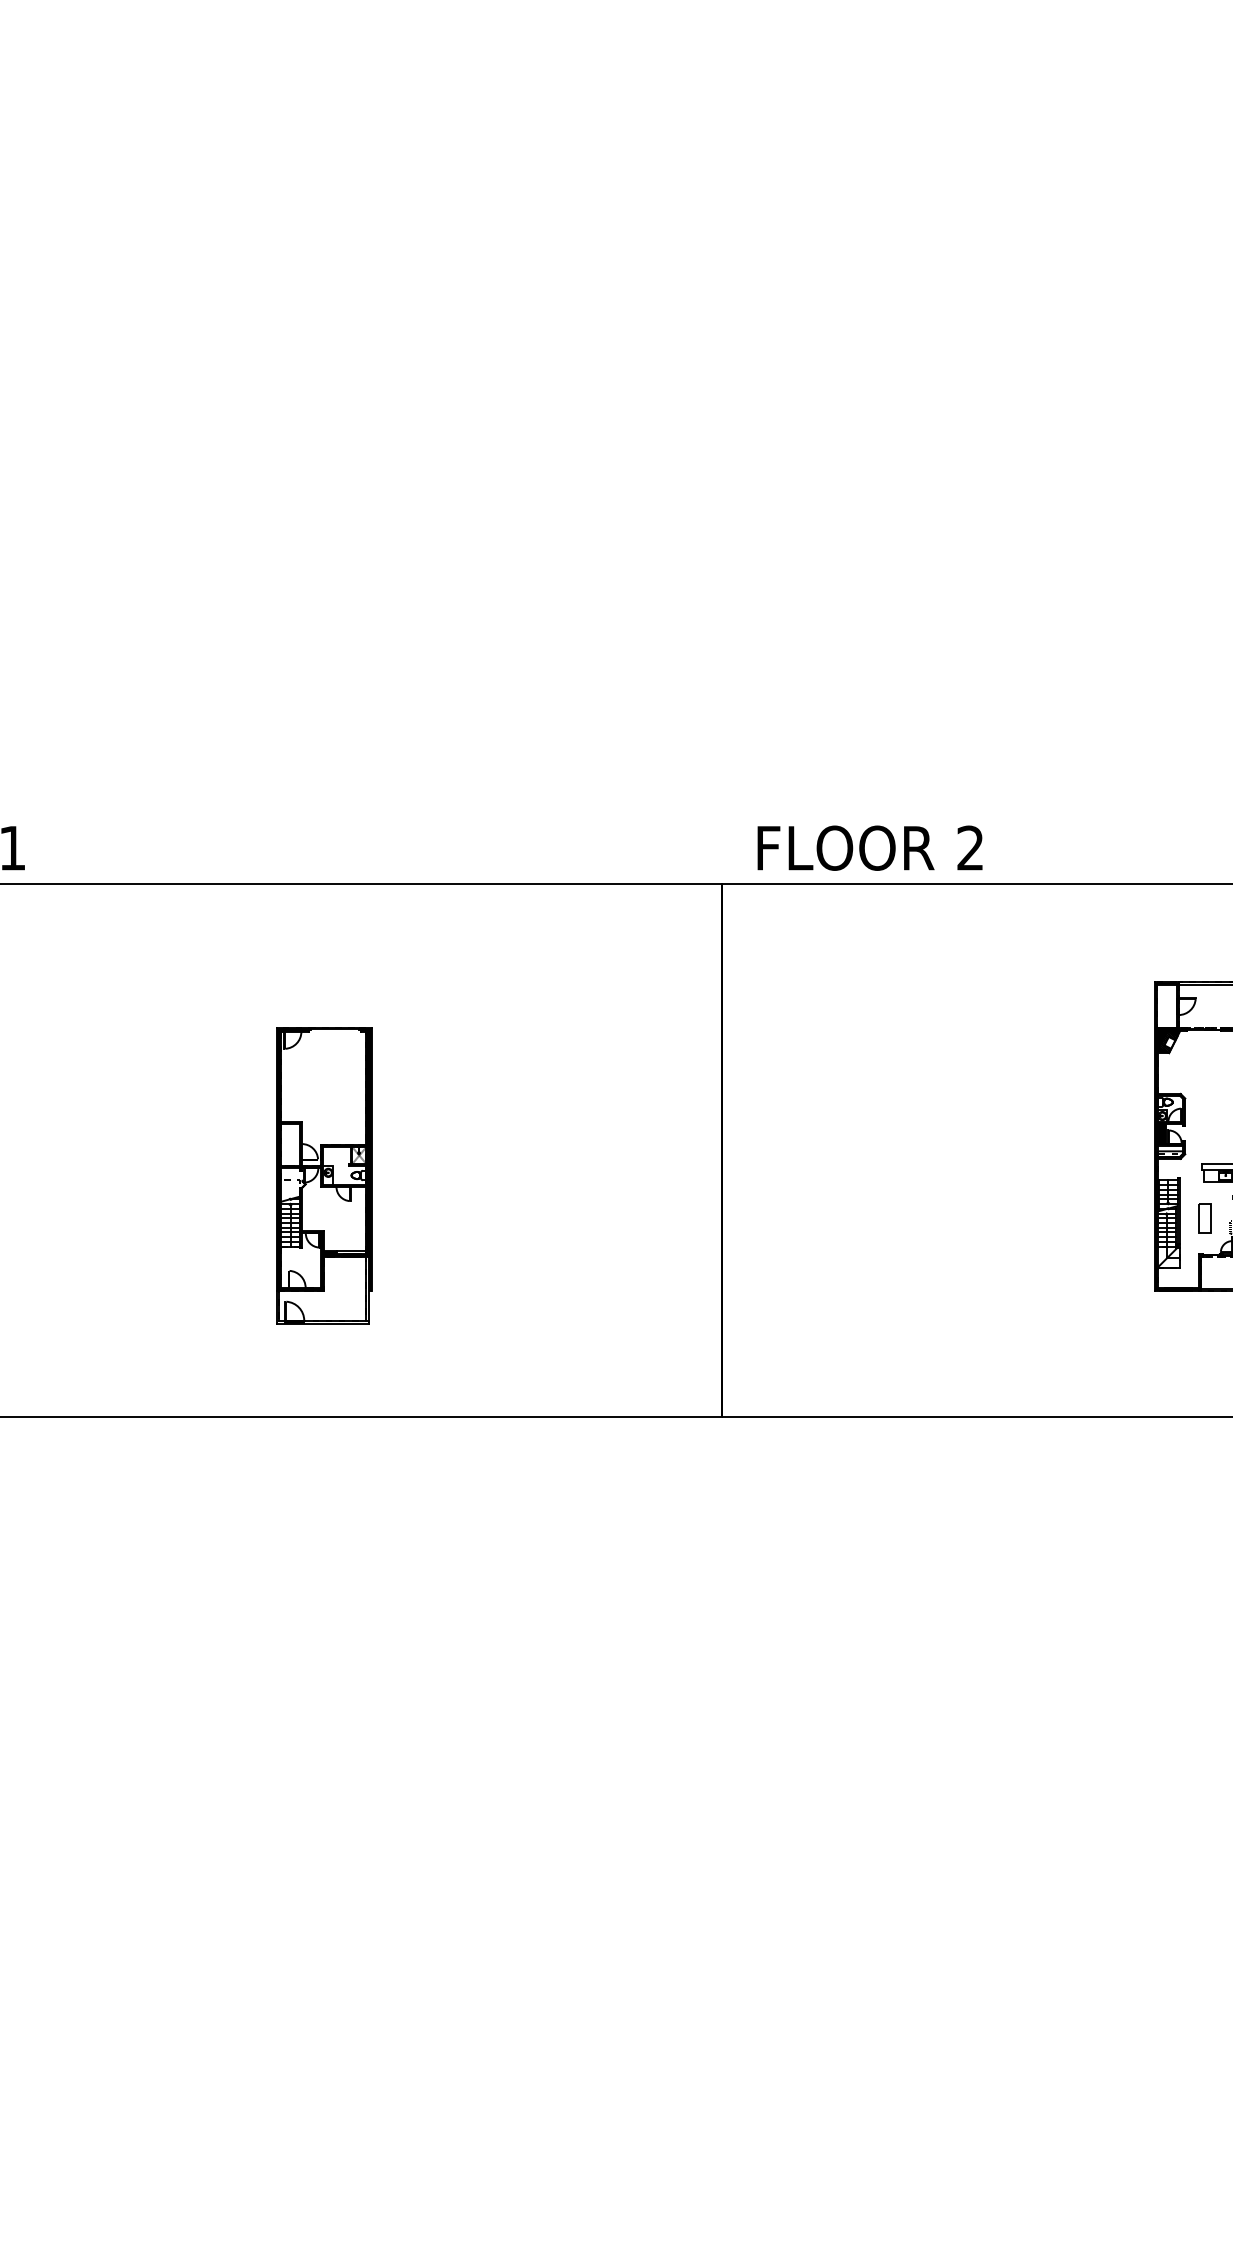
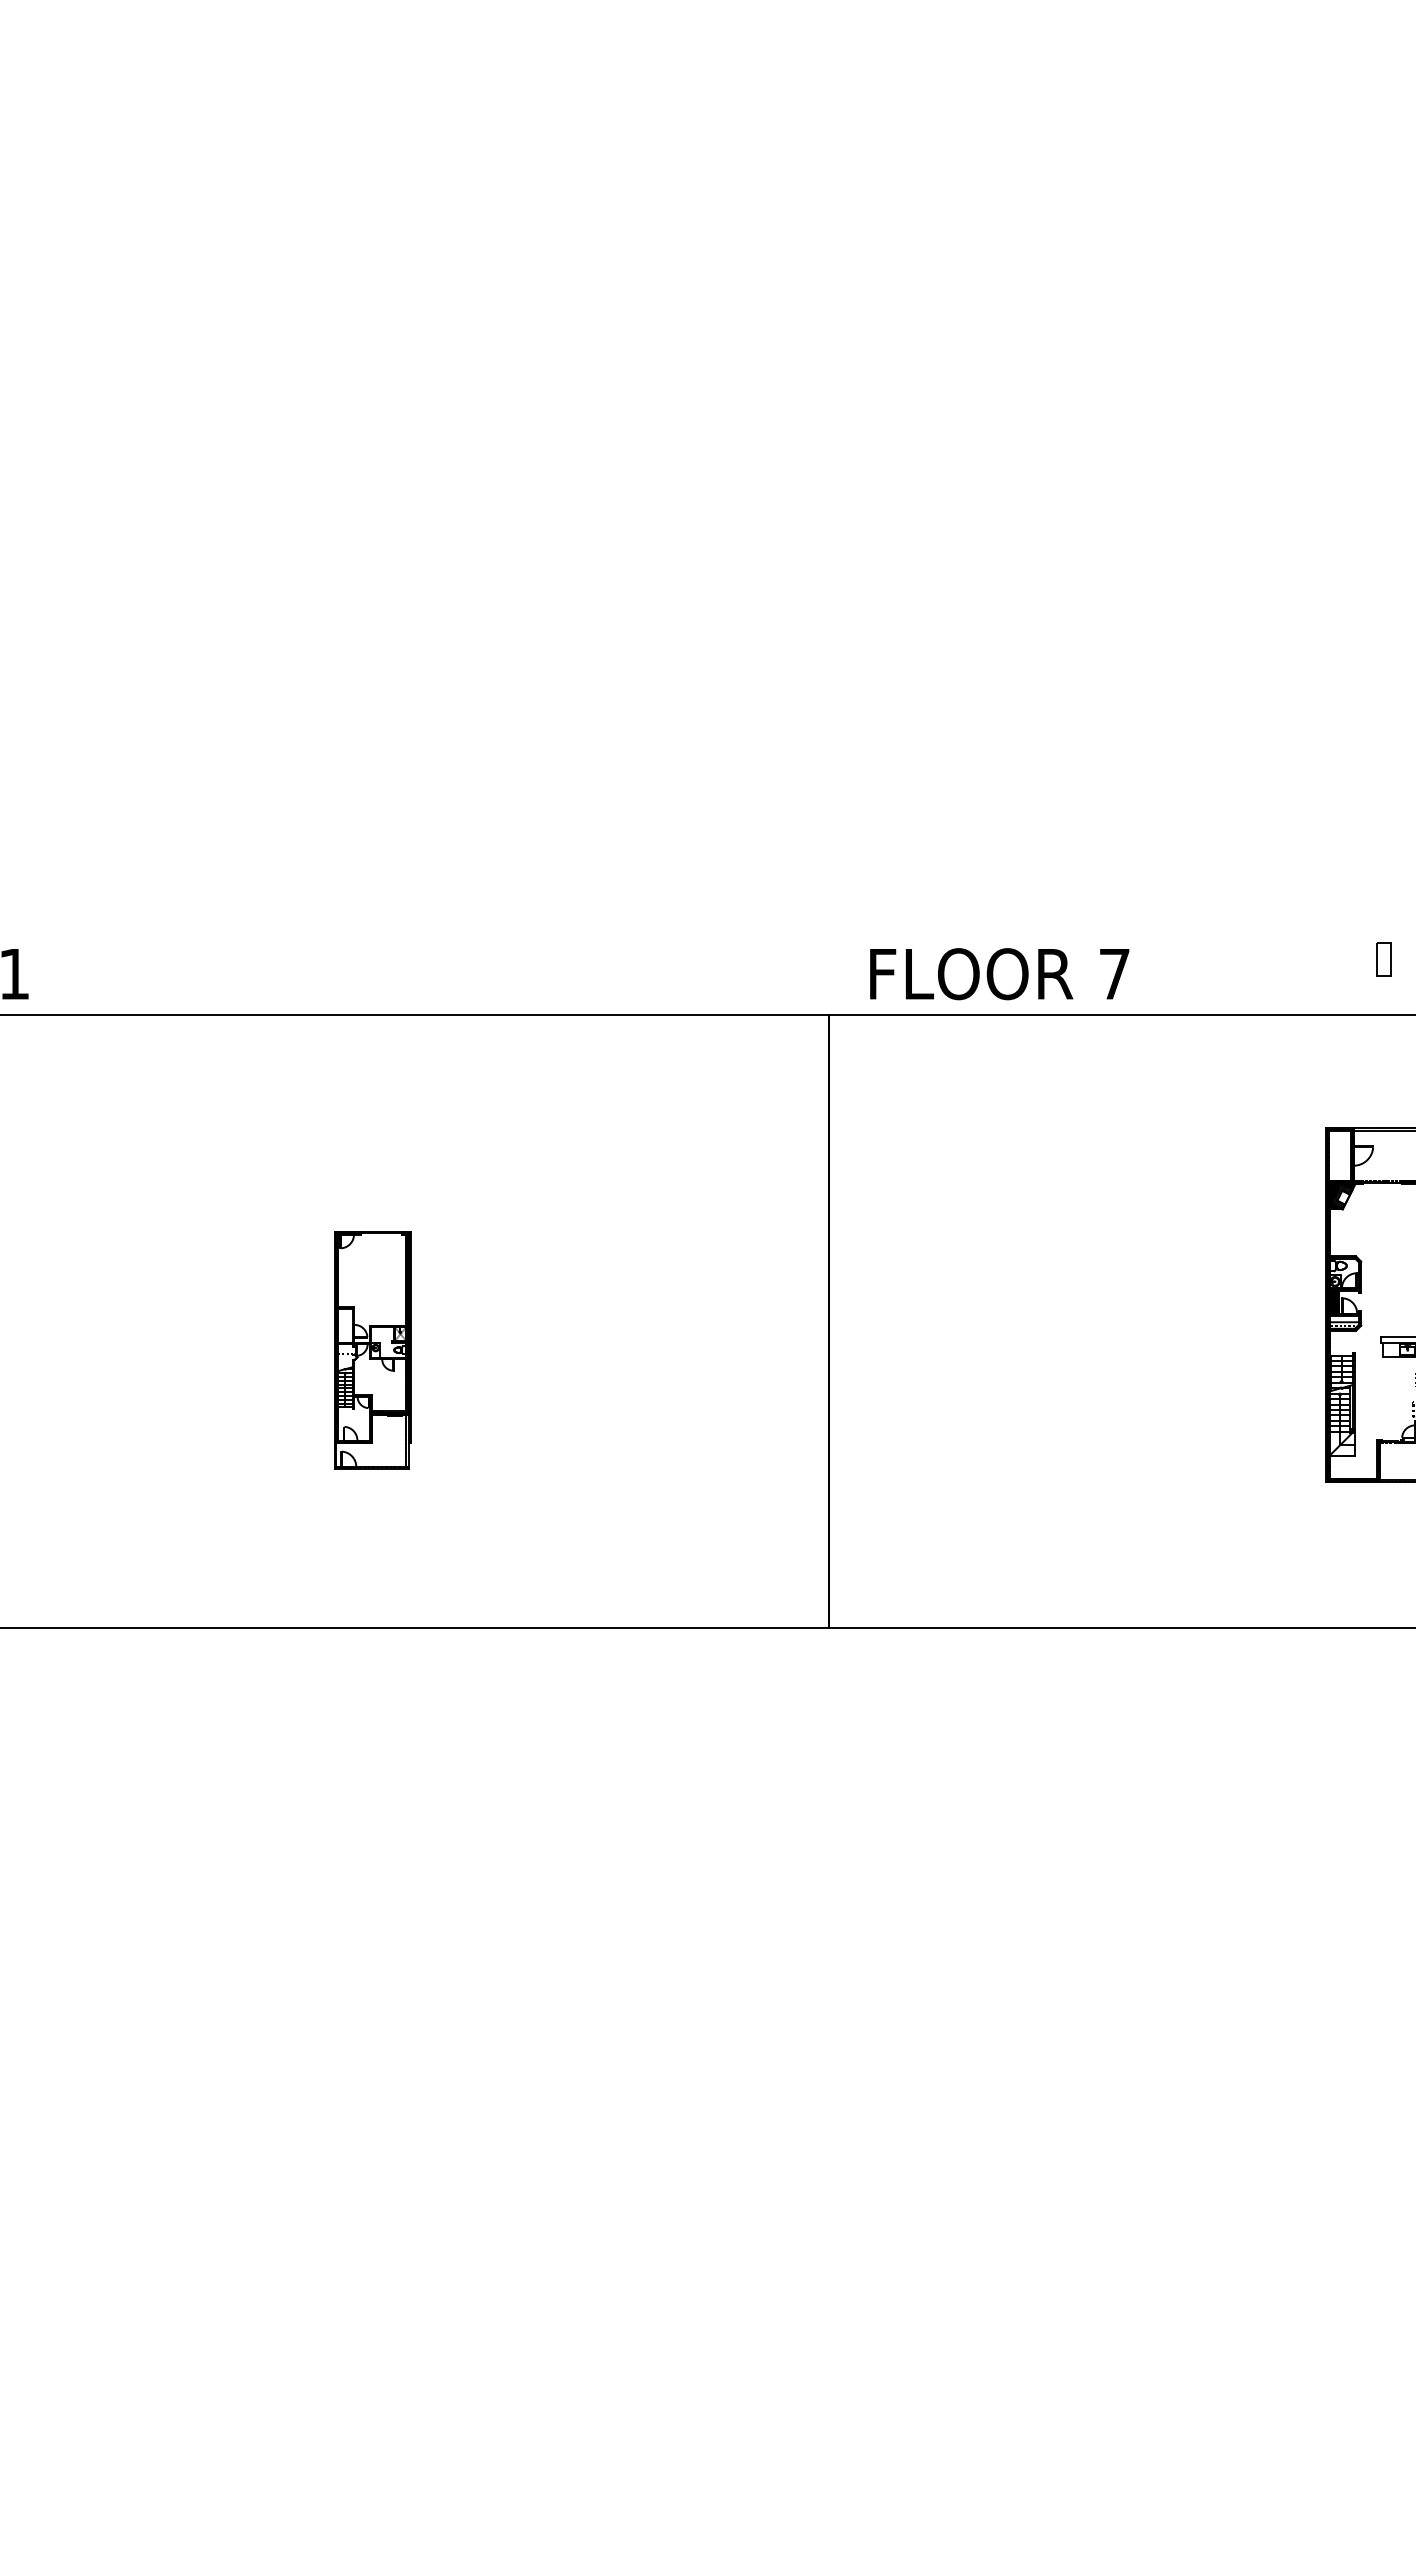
text: (970, 847) -> (1114, 973), 2 -> 7
part: (324, 1175) -> (372, 1350), size x0.7
part: (1204, 1218) -> (1383, 959), moved

